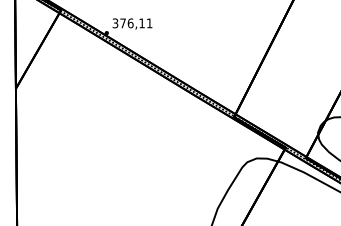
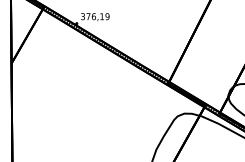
text: (149, 23) -> (107, 16), 376,11 -> 376,19

